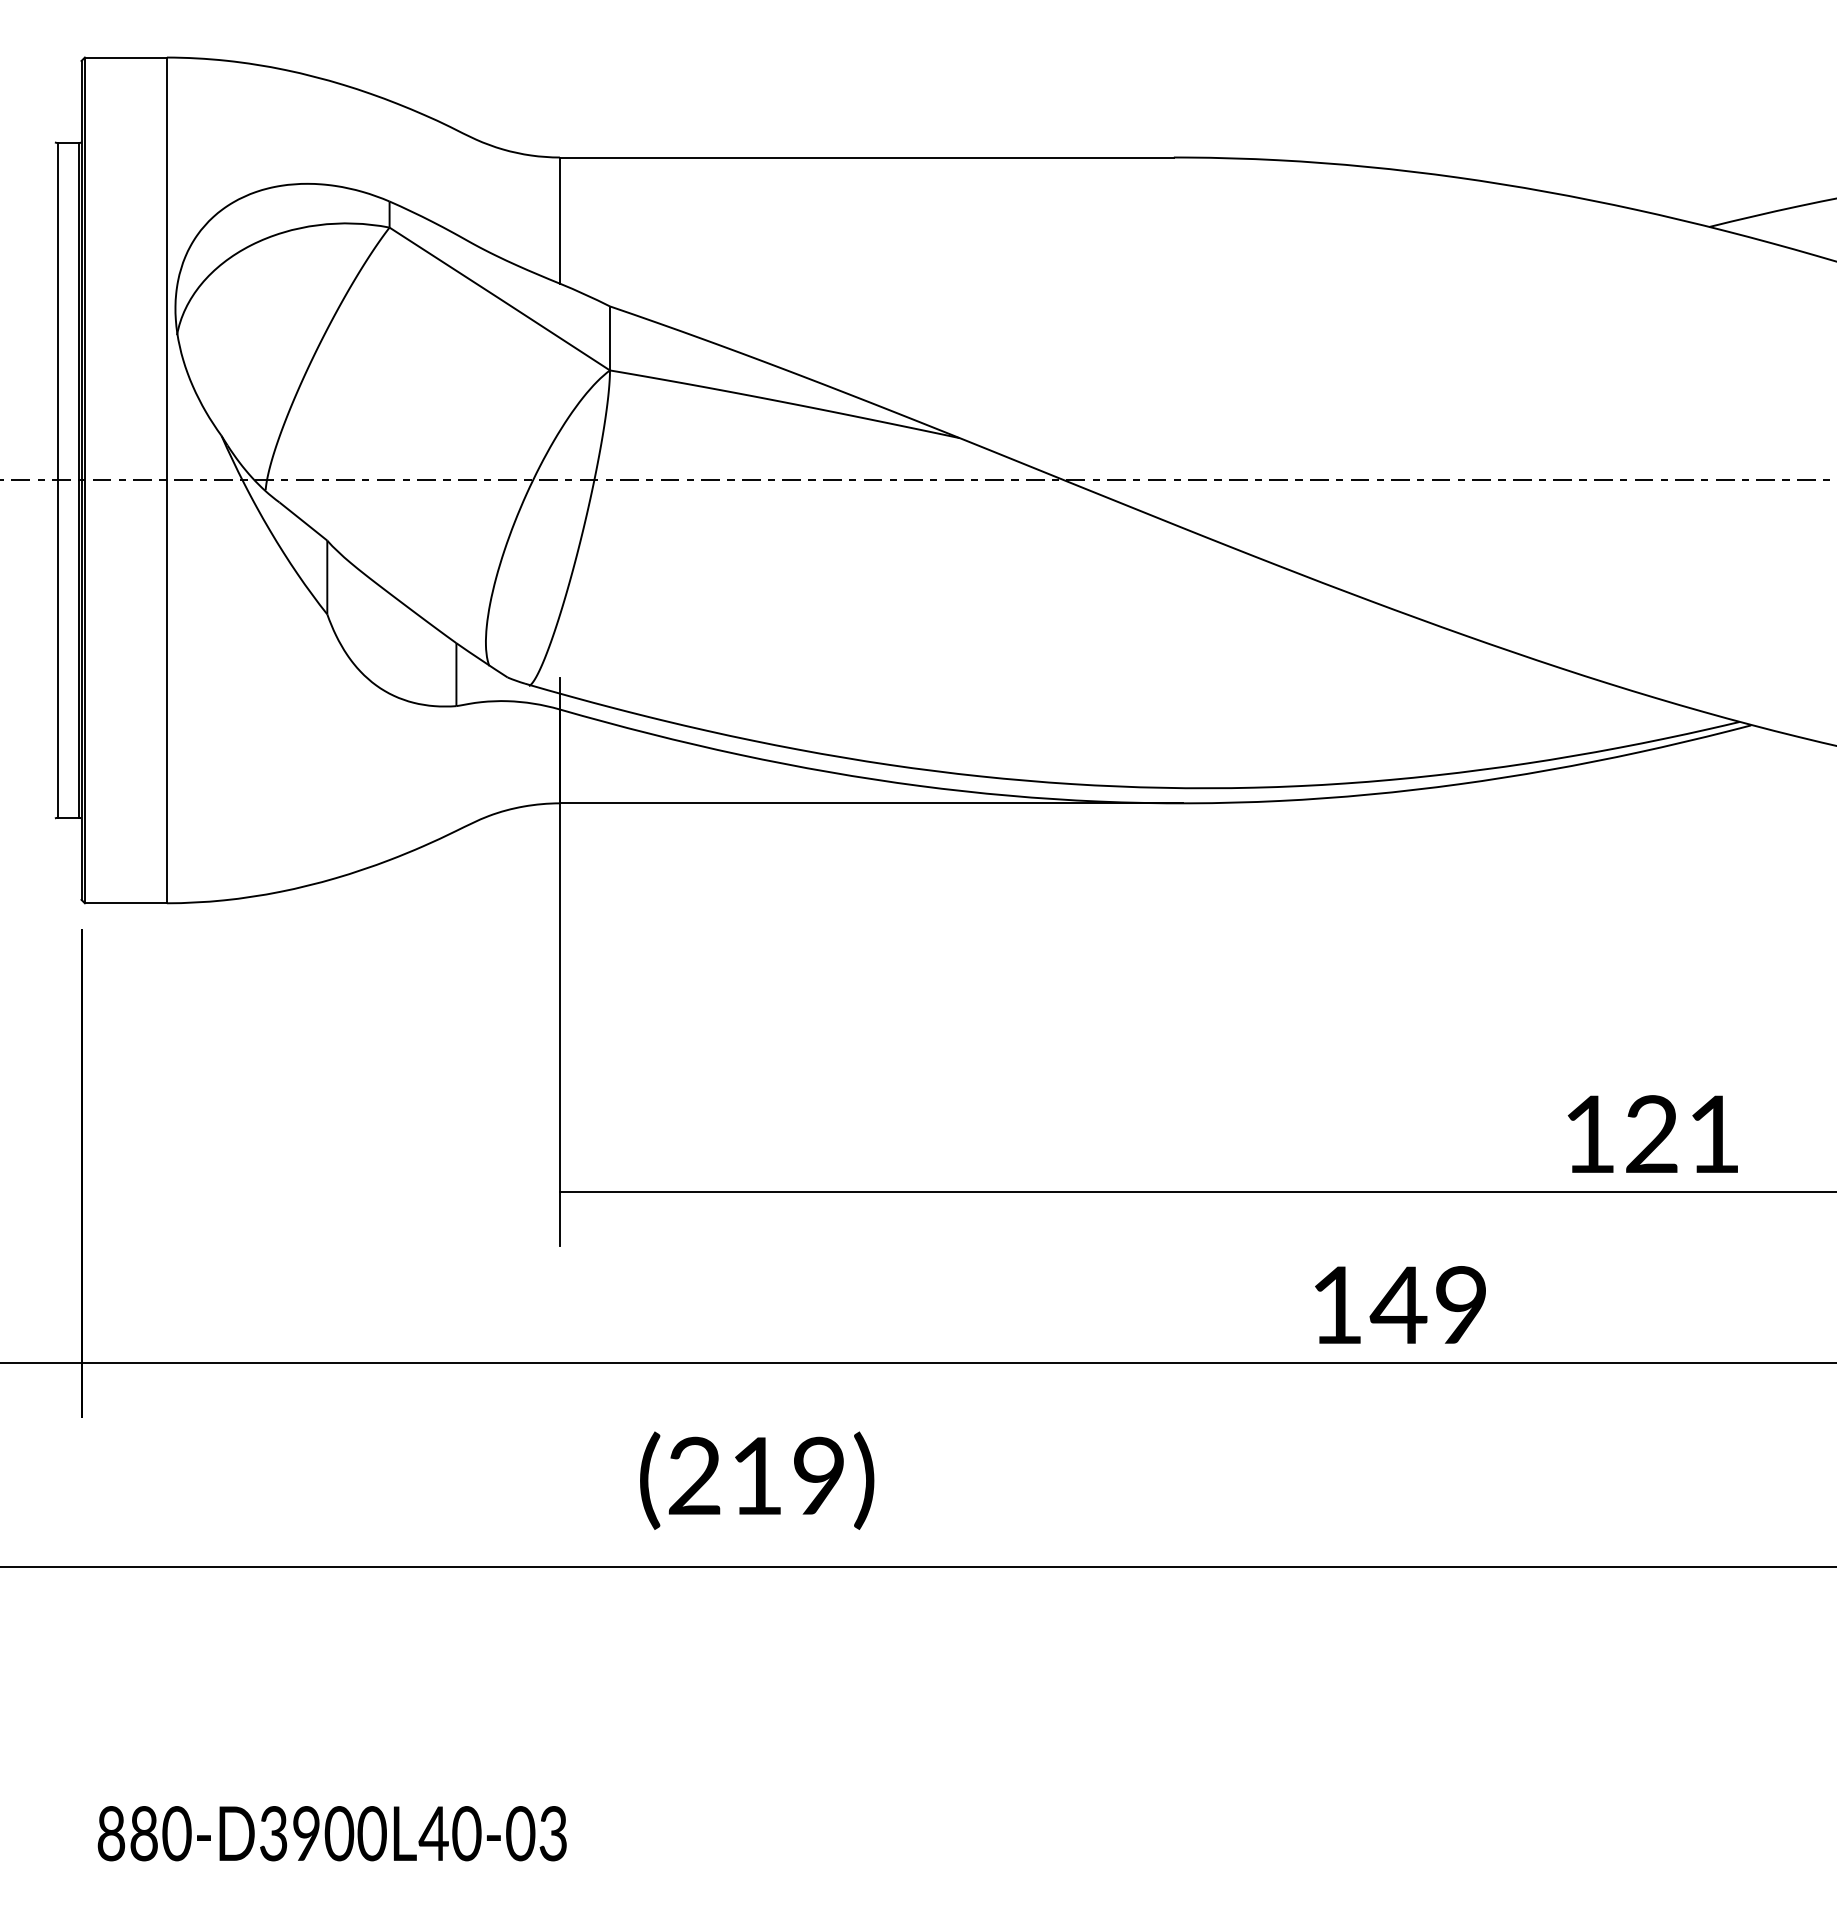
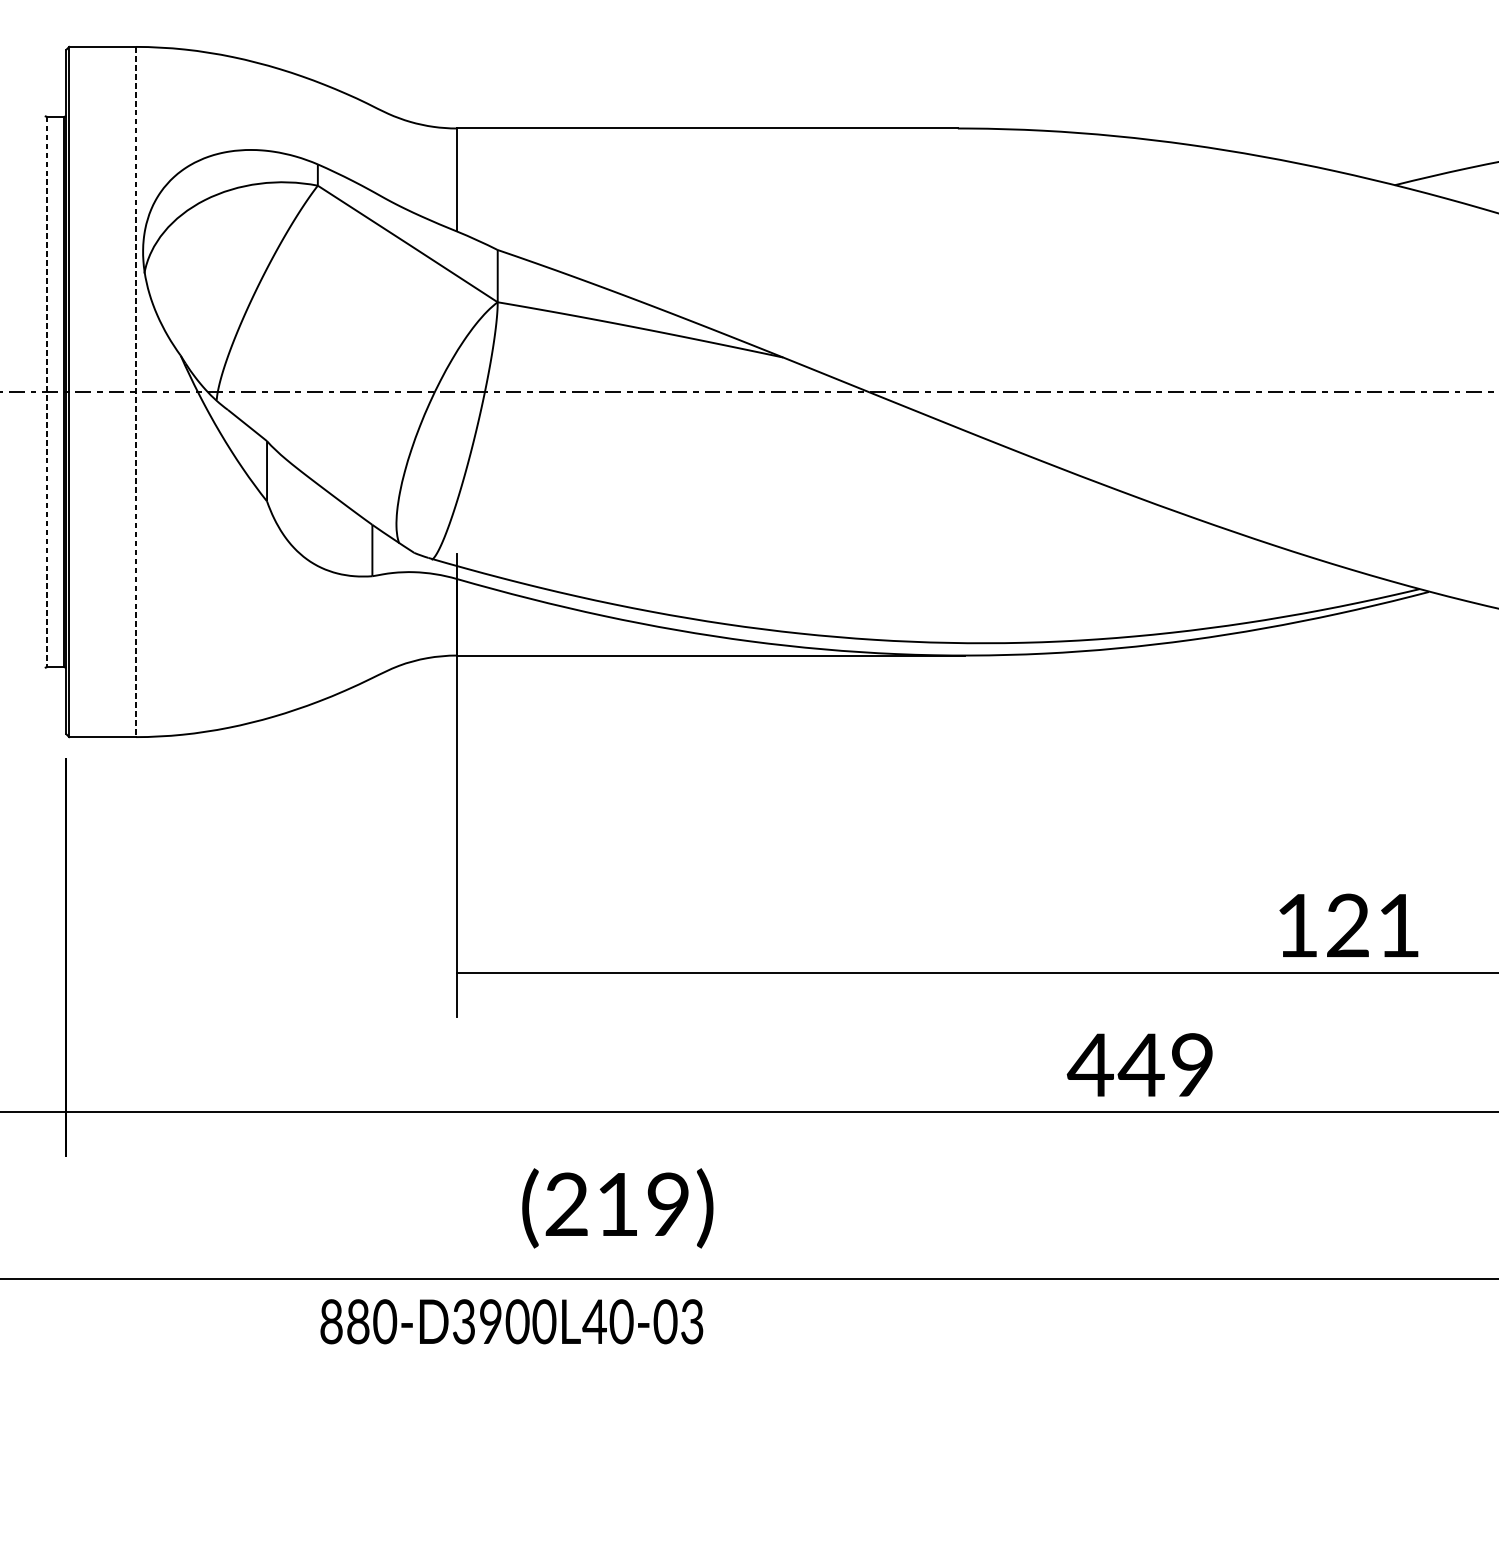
line: (57, 480) -> (46, 392), solid -> dashed
line: (166, 480) -> (135, 392), solid -> dashed
text: (1336, 1304) -> (1090, 1064), 149 -> 449
text: (331, 1833) -> (511, 1321), moved

